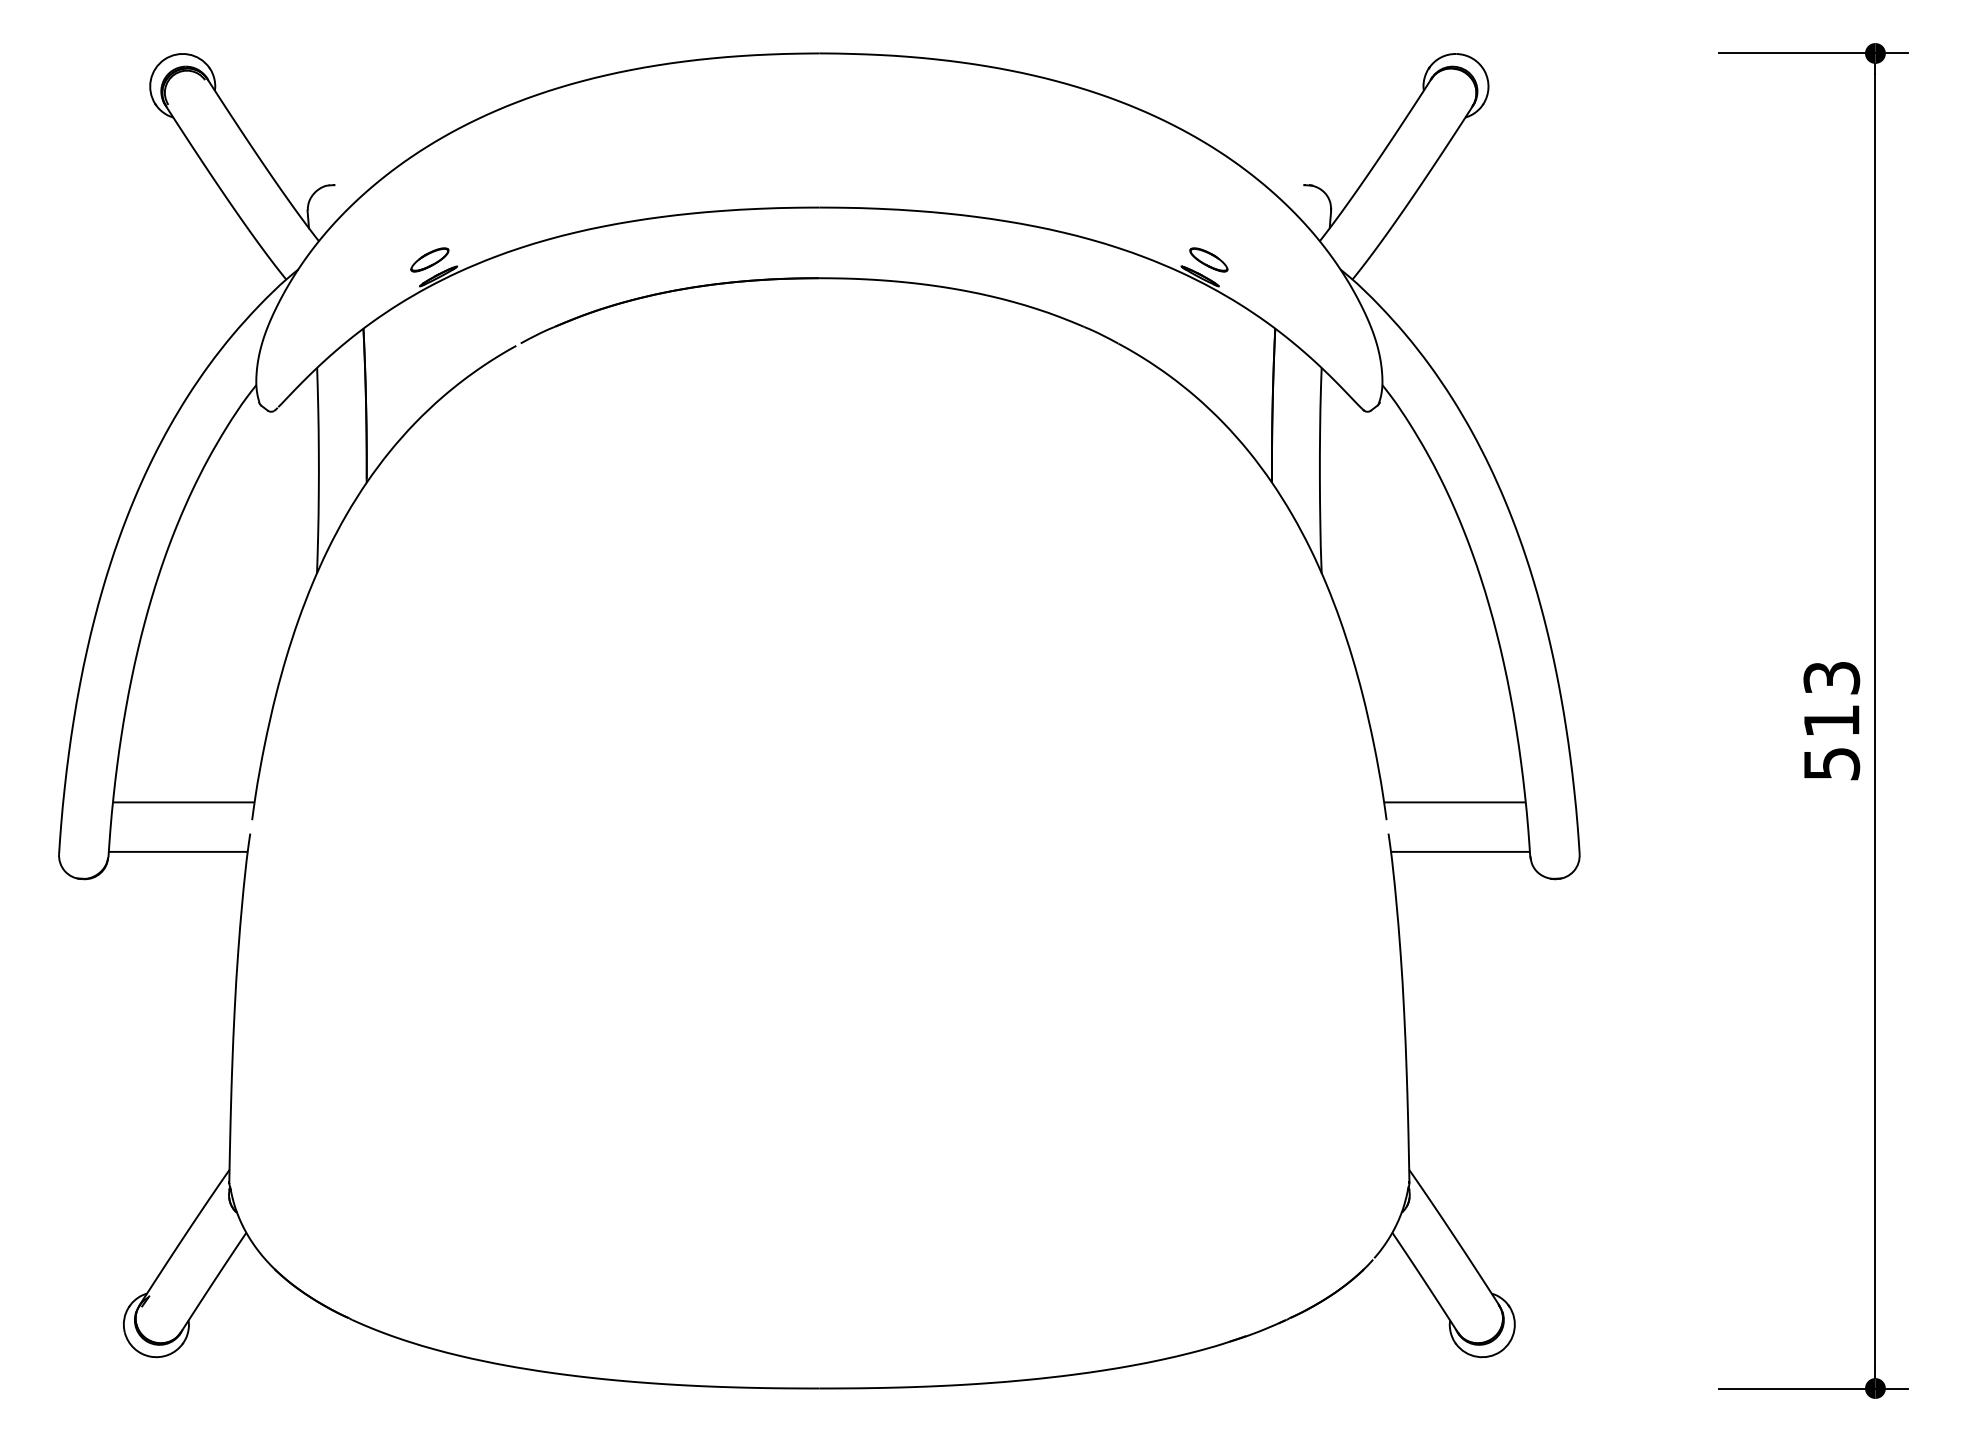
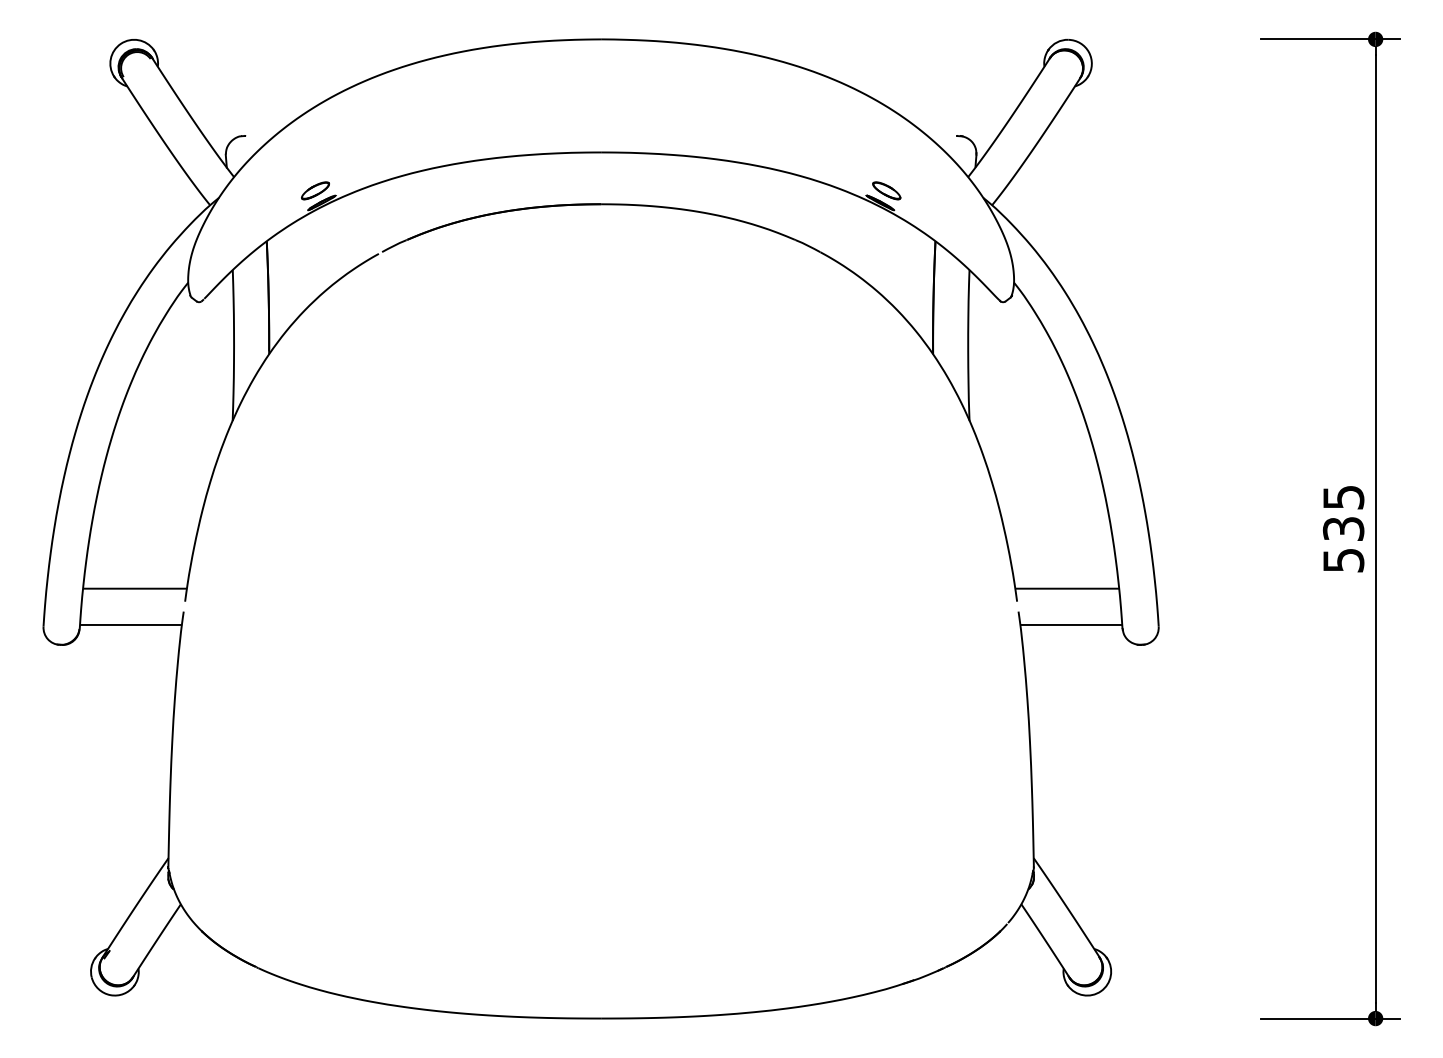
text: (1831, 699) -> (1343, 513), 513 -> 535

